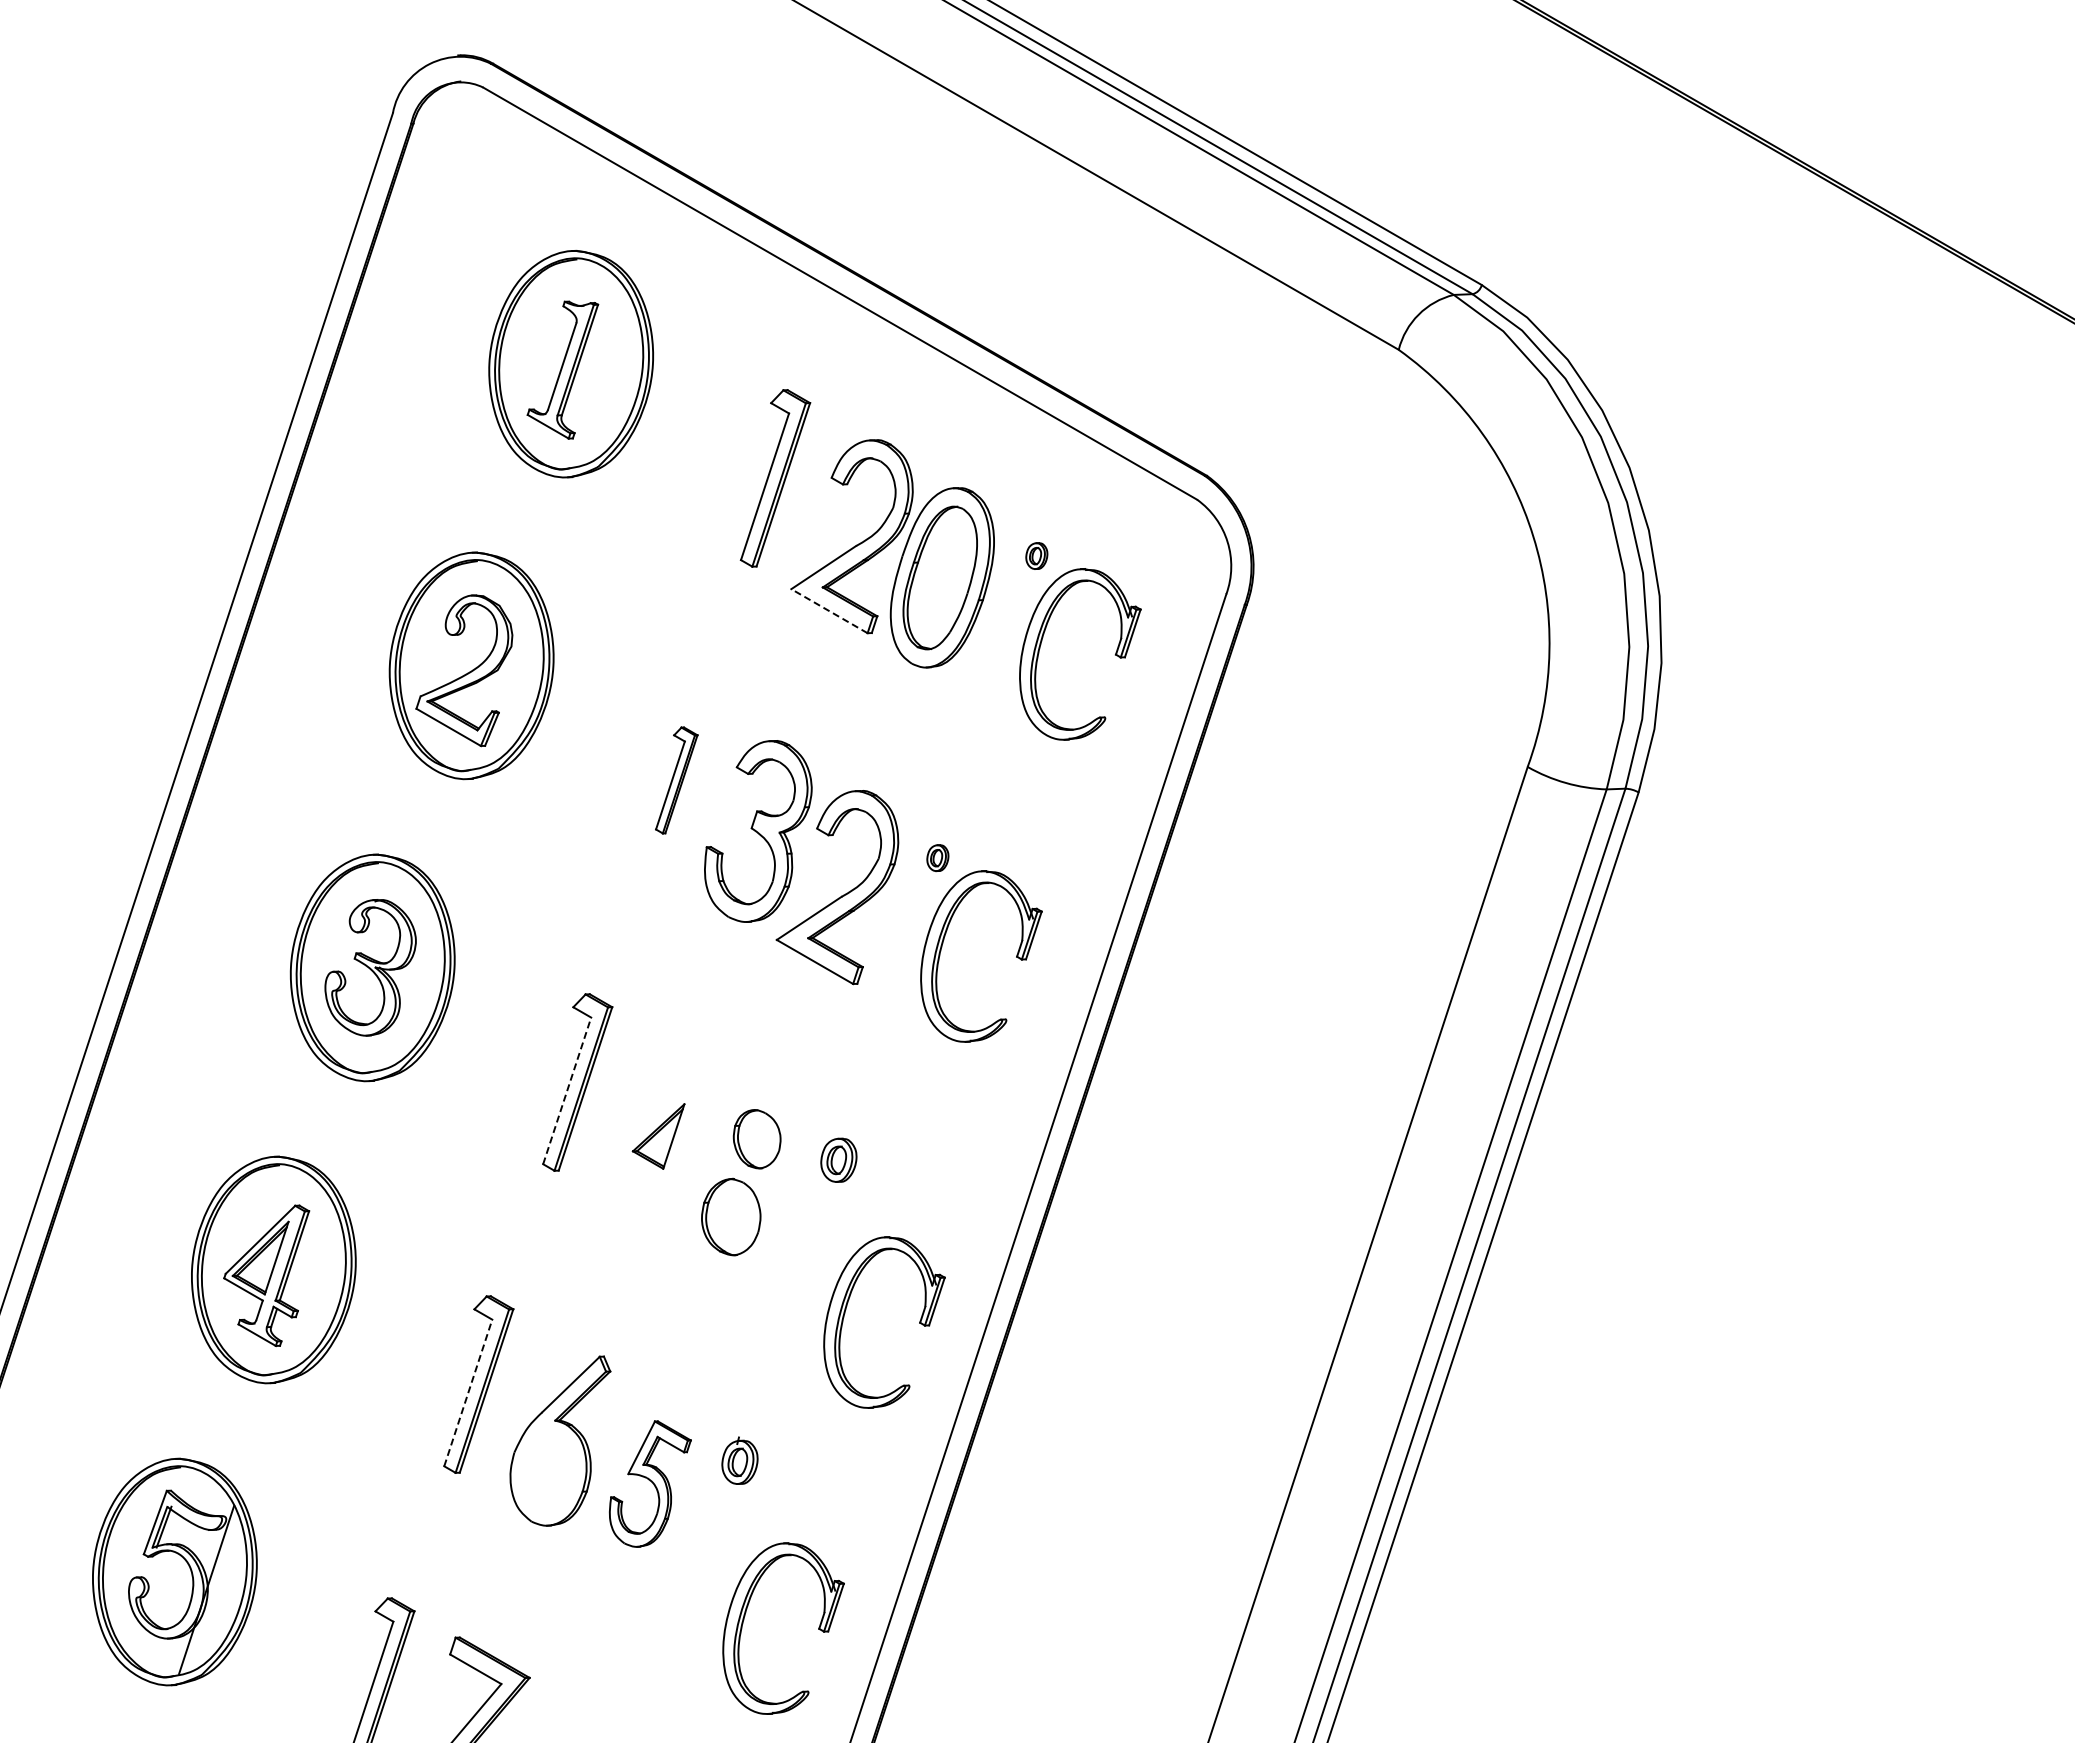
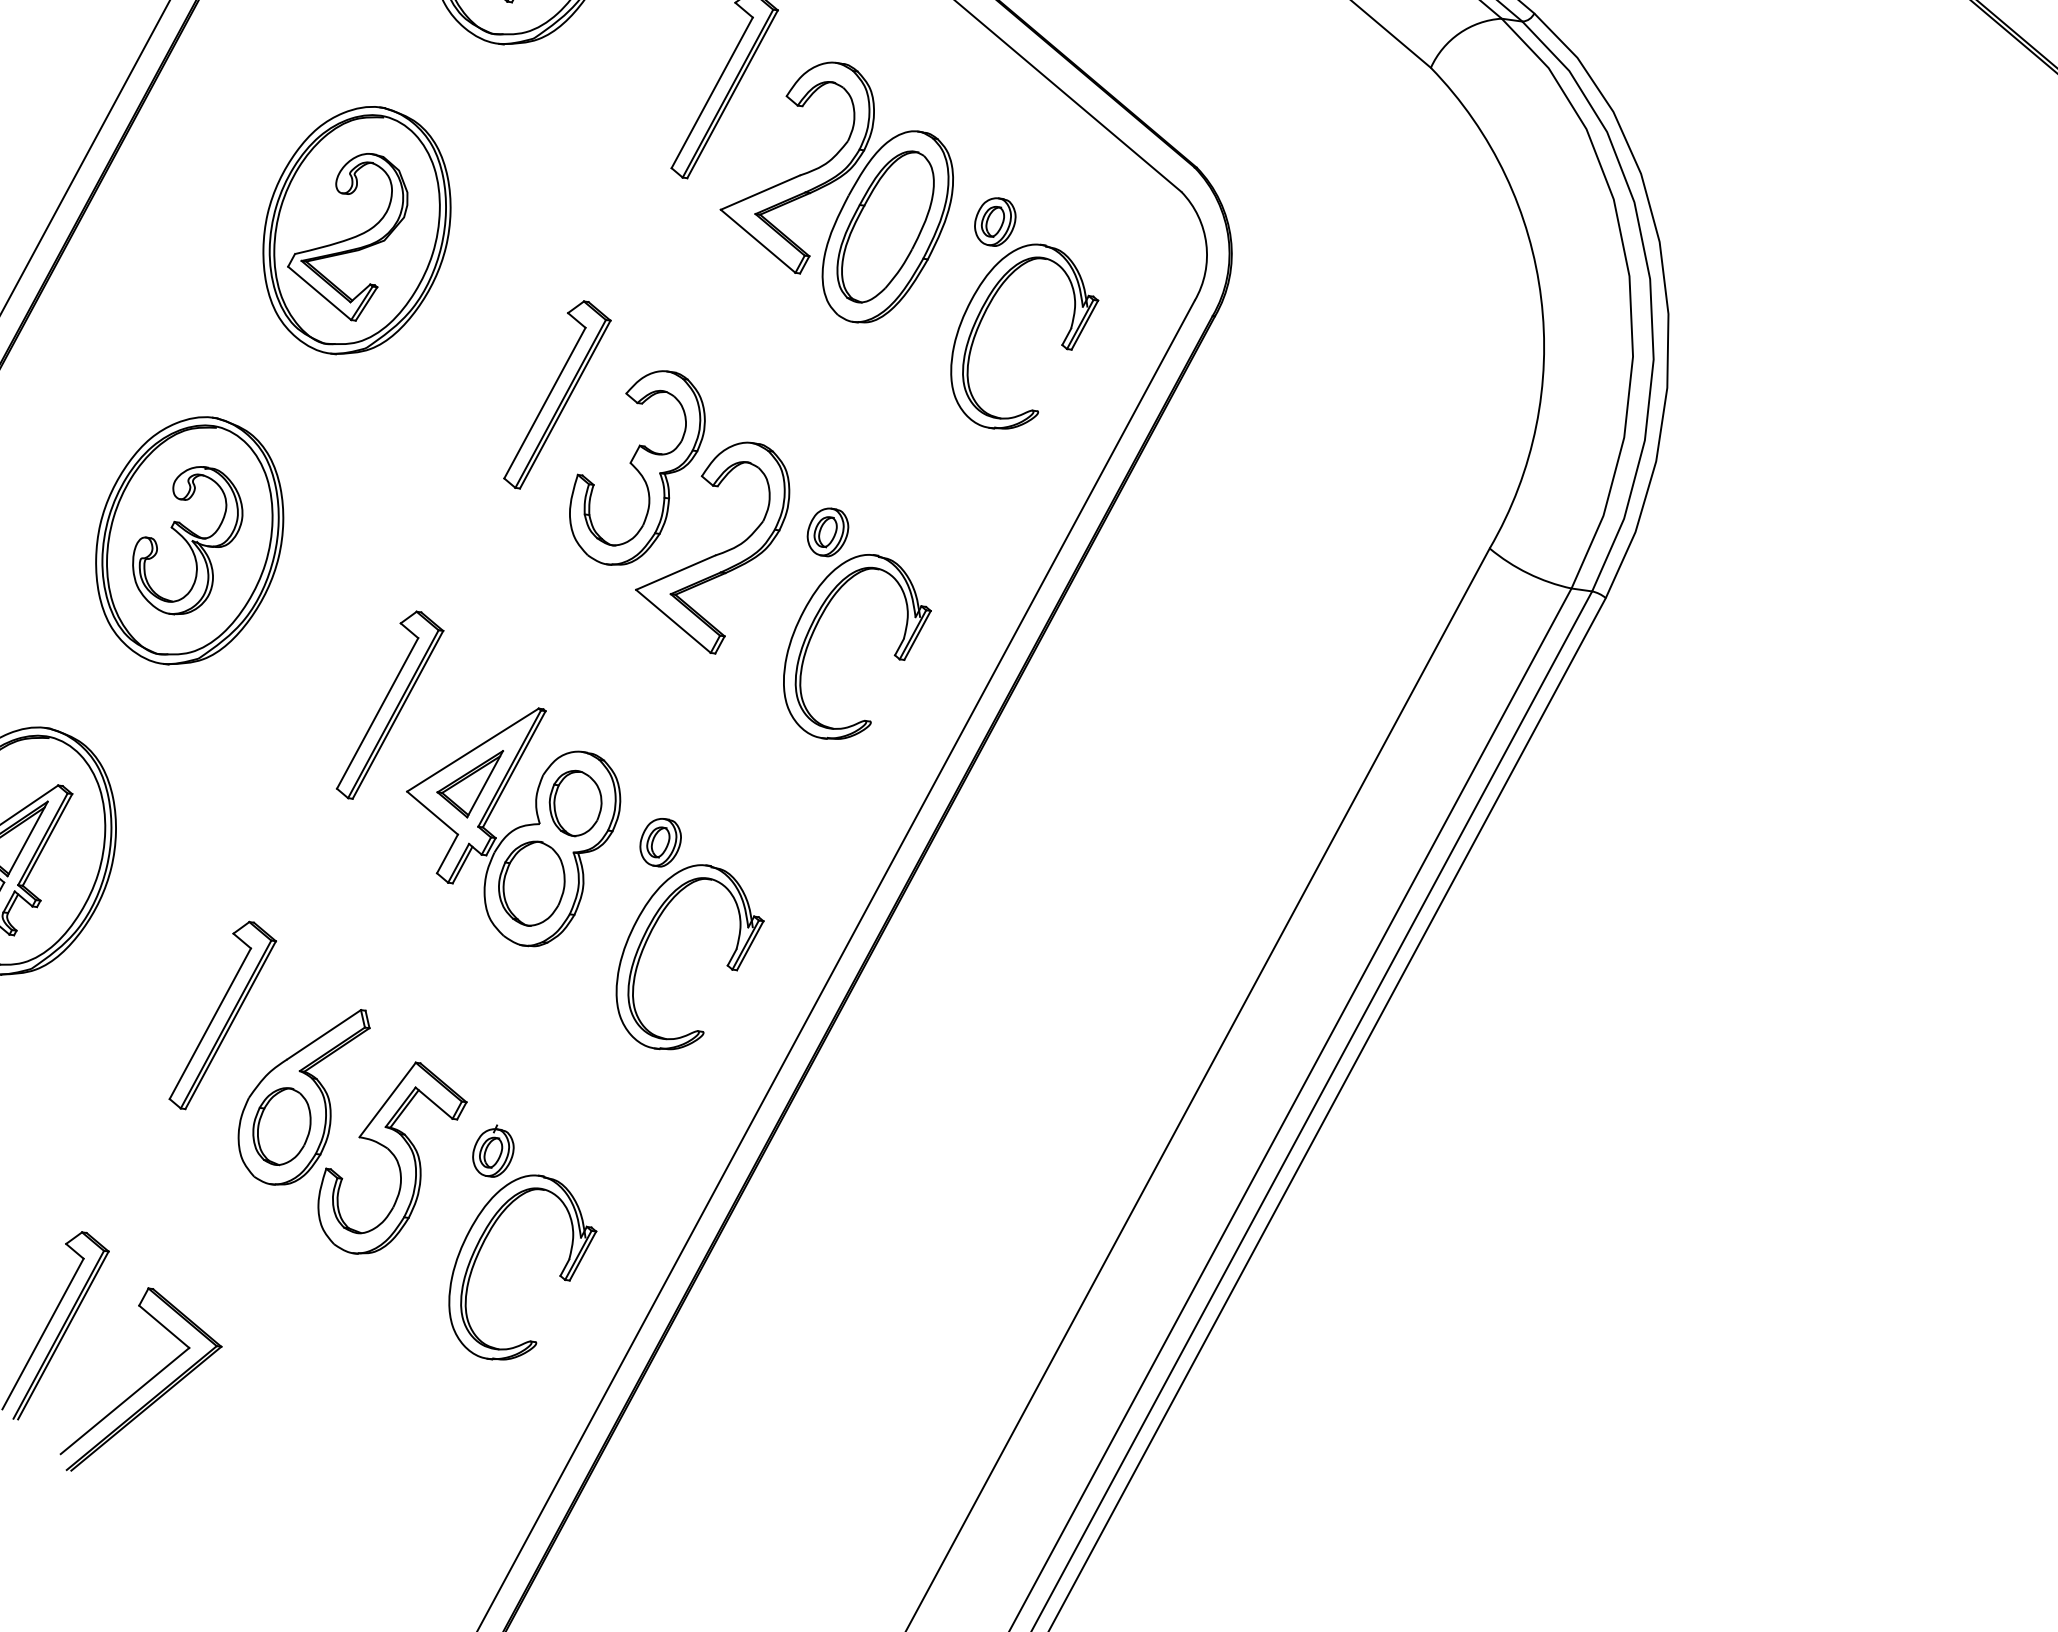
part: (1036, 555) -> (995, 221), size x1.67
line: (829, 610) -> (758, 240), dashed -> solid
part: (676, 780) -> (557, 396), size x1.67
part: (937, 857) -> (827, 531), size x1.67
line: (567, 1090) -> (378, 713), dashed -> solid
part: (706, 1171) -> (513, 828), added
part: (919, 1322) -> (727, 965), moved
line: (468, 1392) -> (210, 1023), dashed -> solid
part: (548, 1472) -> (282, 1126), added
part: (650, 1483) -> (391, 1158), size x1.43
part: (818, 1628) -> (559, 1275), moved

